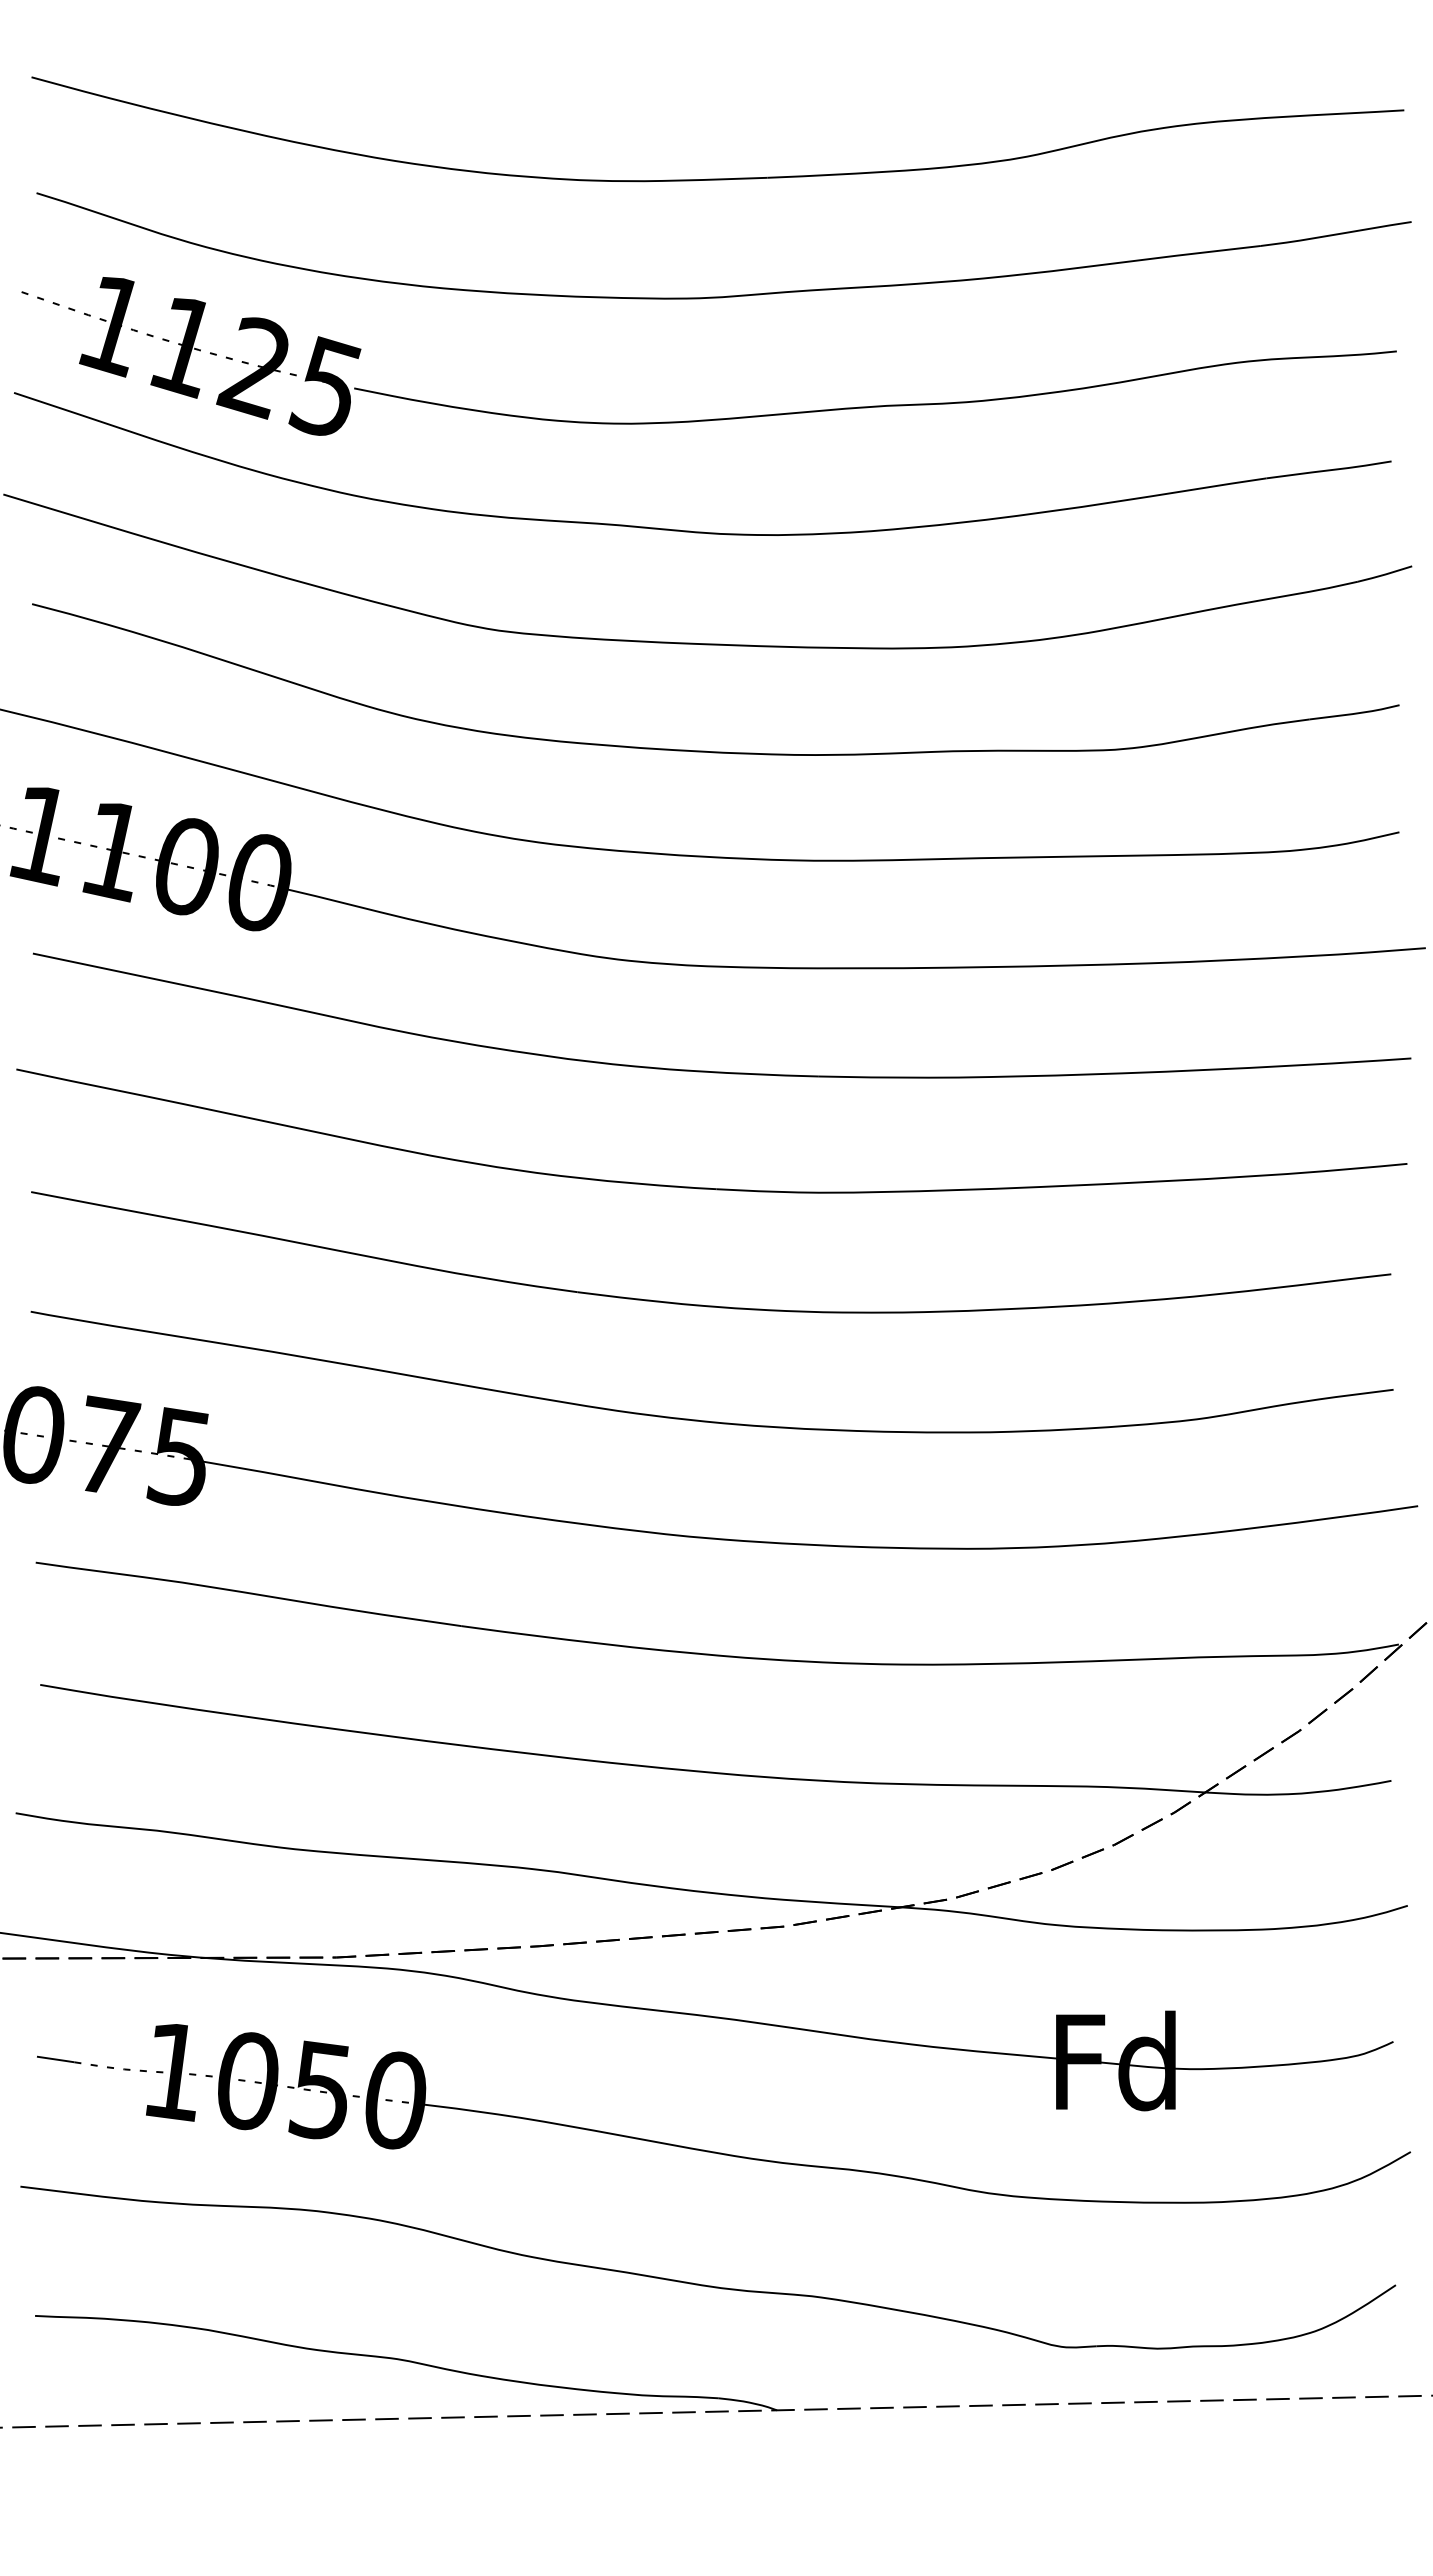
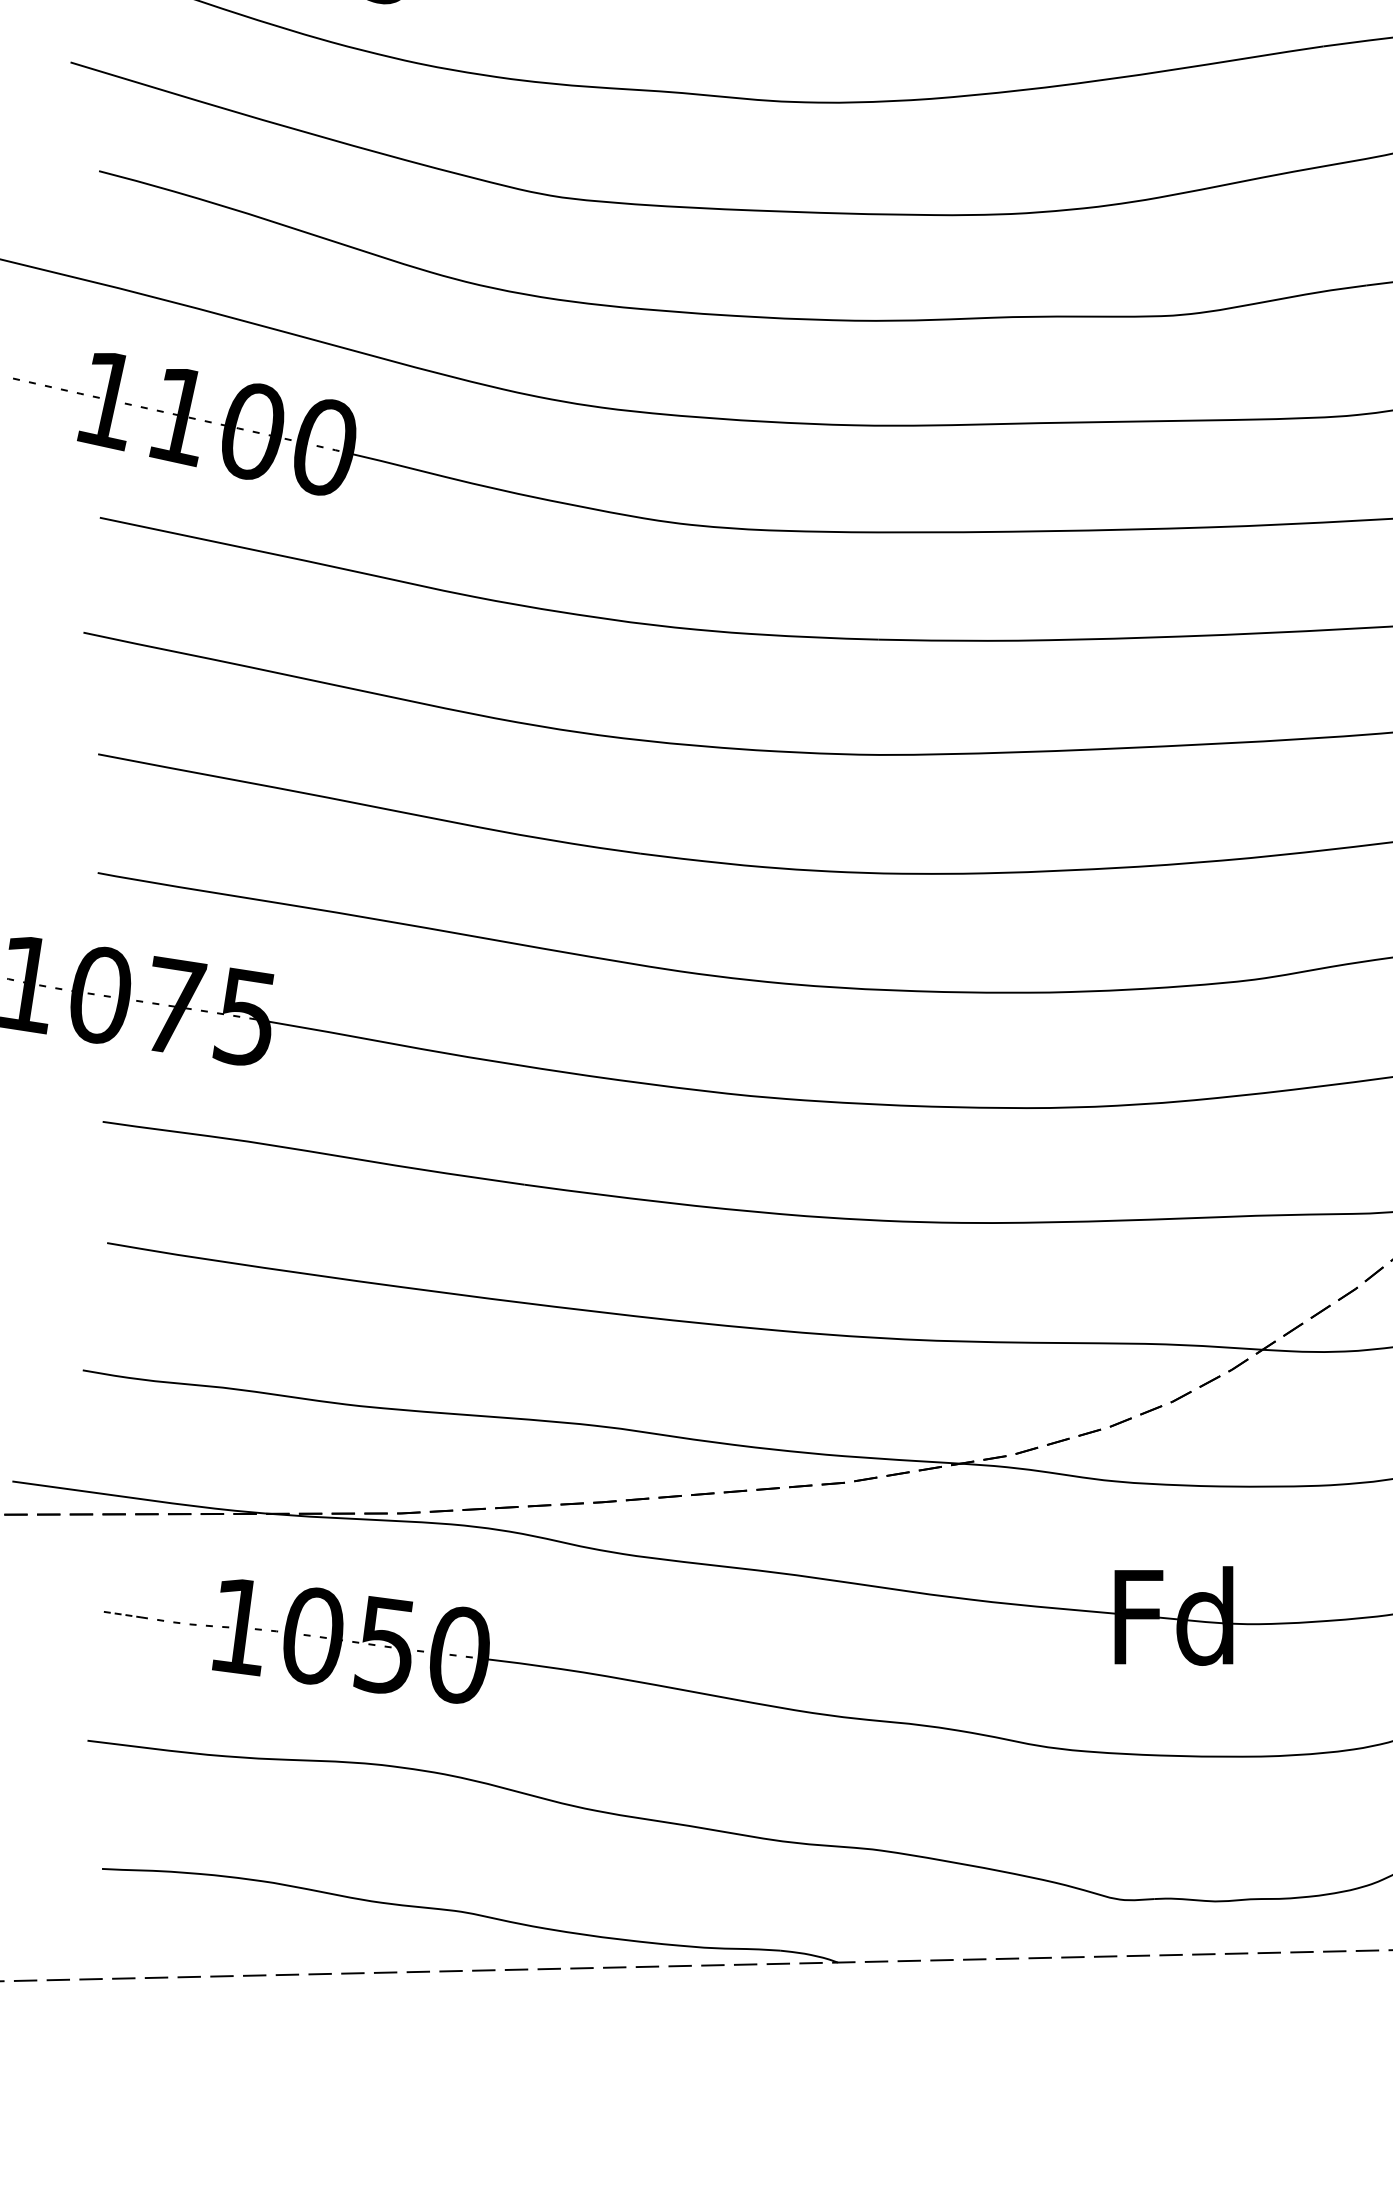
line: (56, 2059) -> (123, 1614), solid -> dashed

